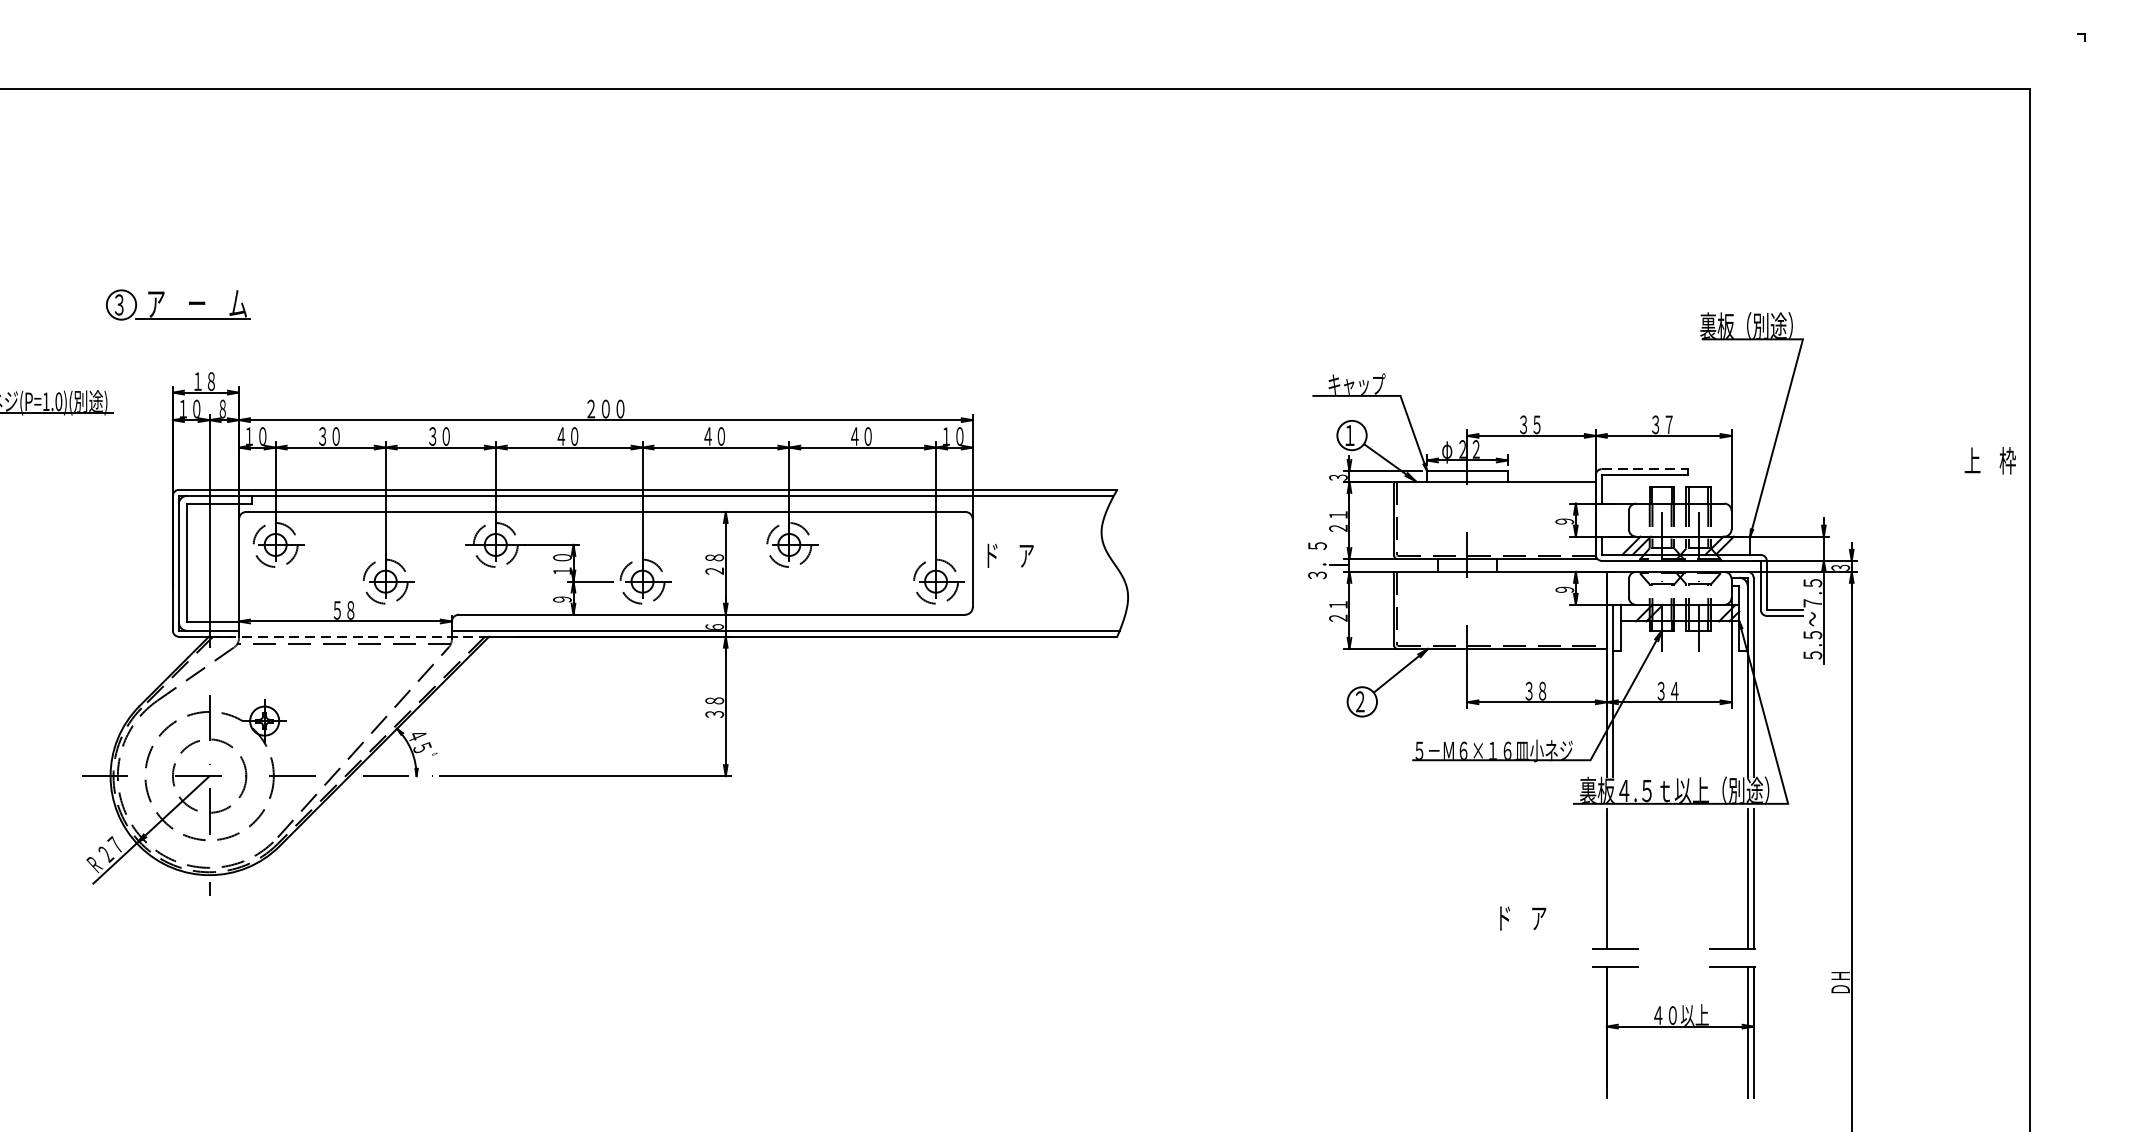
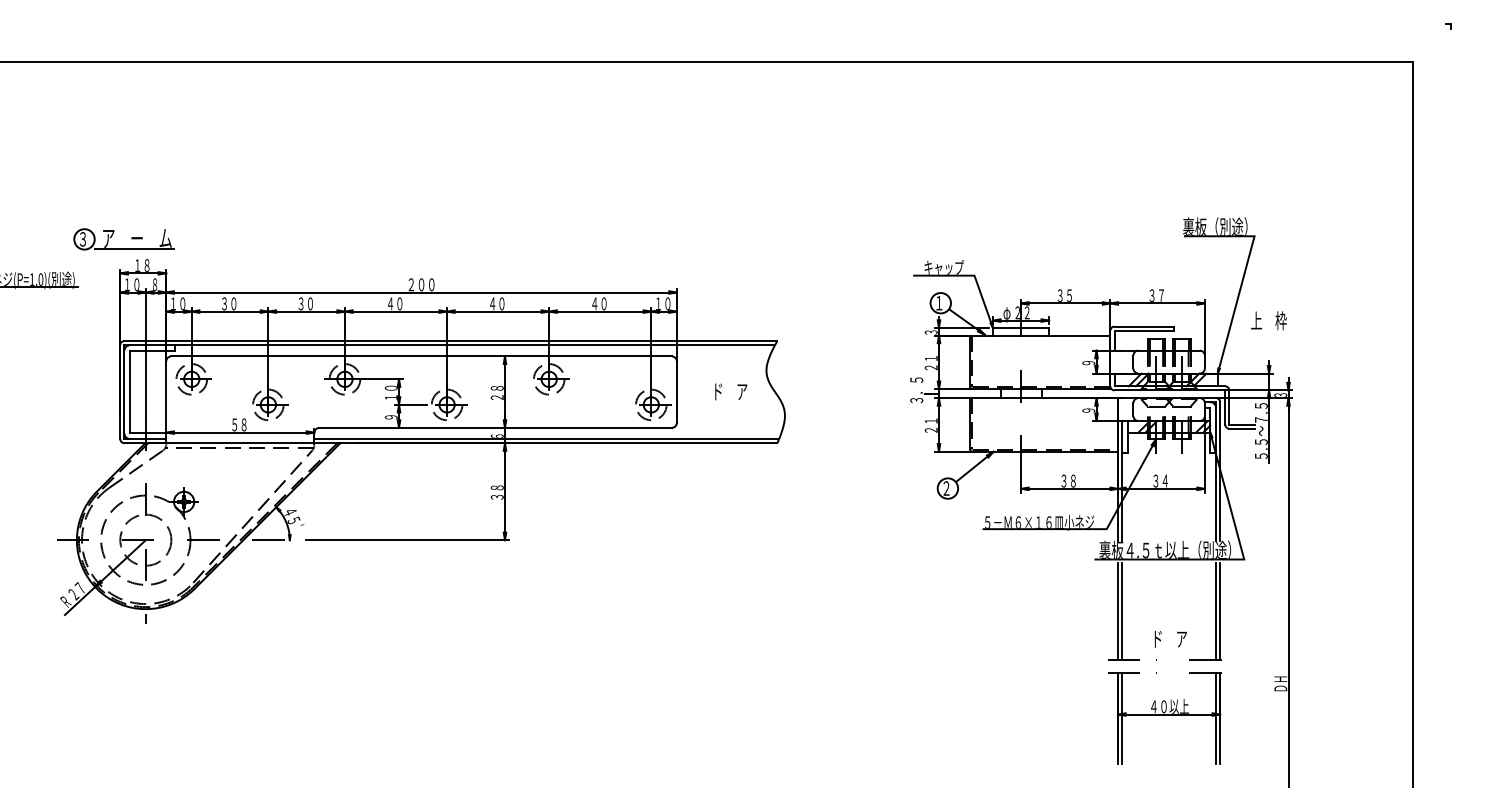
part: (189, 305) -> (131, 239), moved
text: (1989, 460) -> (1268, 320), moved
line: (1644, 468) -> (1144, 326), dashed -> solid
text: (1011, 555) -> (731, 391), moved
line: (348, 637) -> (242, 443), dashed -> solid
line: (1613, 878) -> (1122, 611), added
text: (1522, 918) -> (1170, 639), moved
line: (1613, 1032) -> (1122, 718), added

